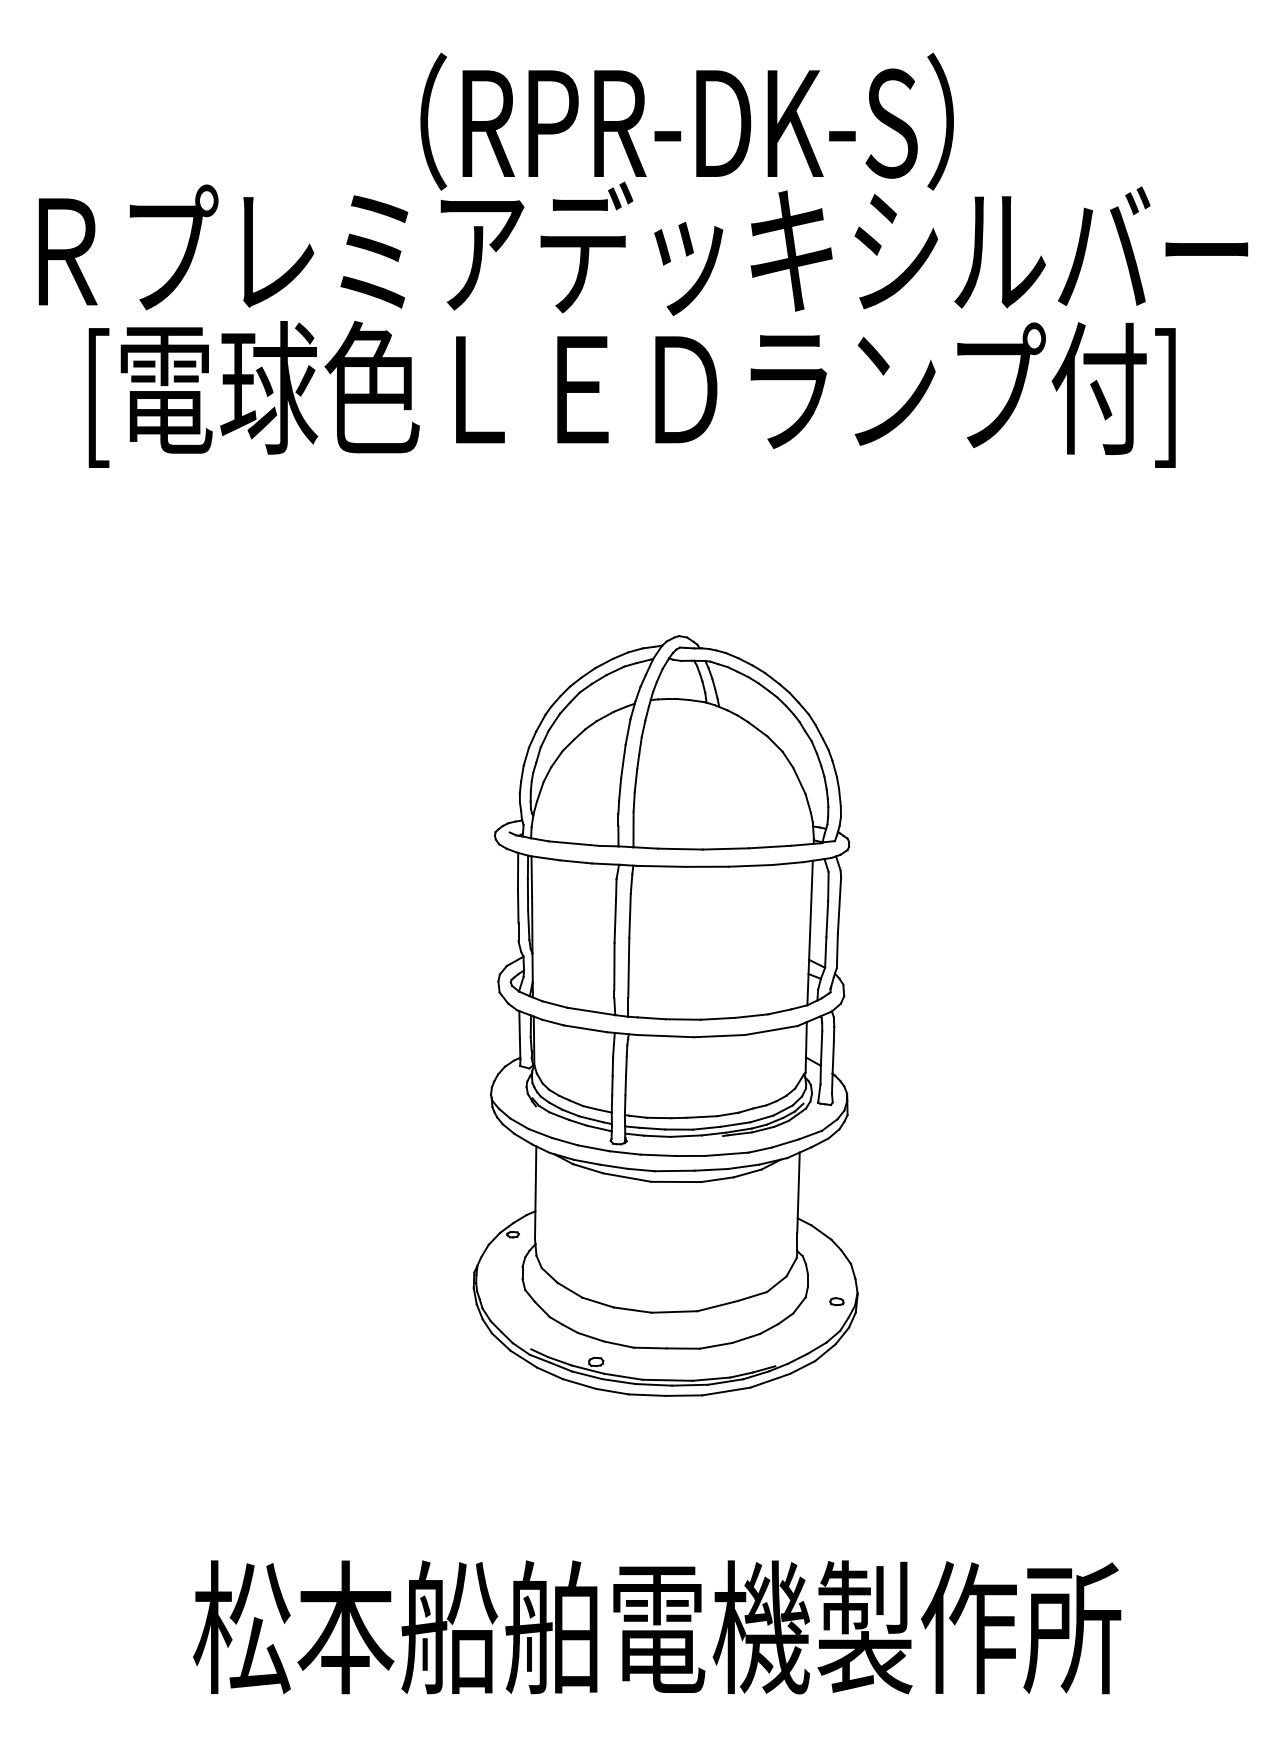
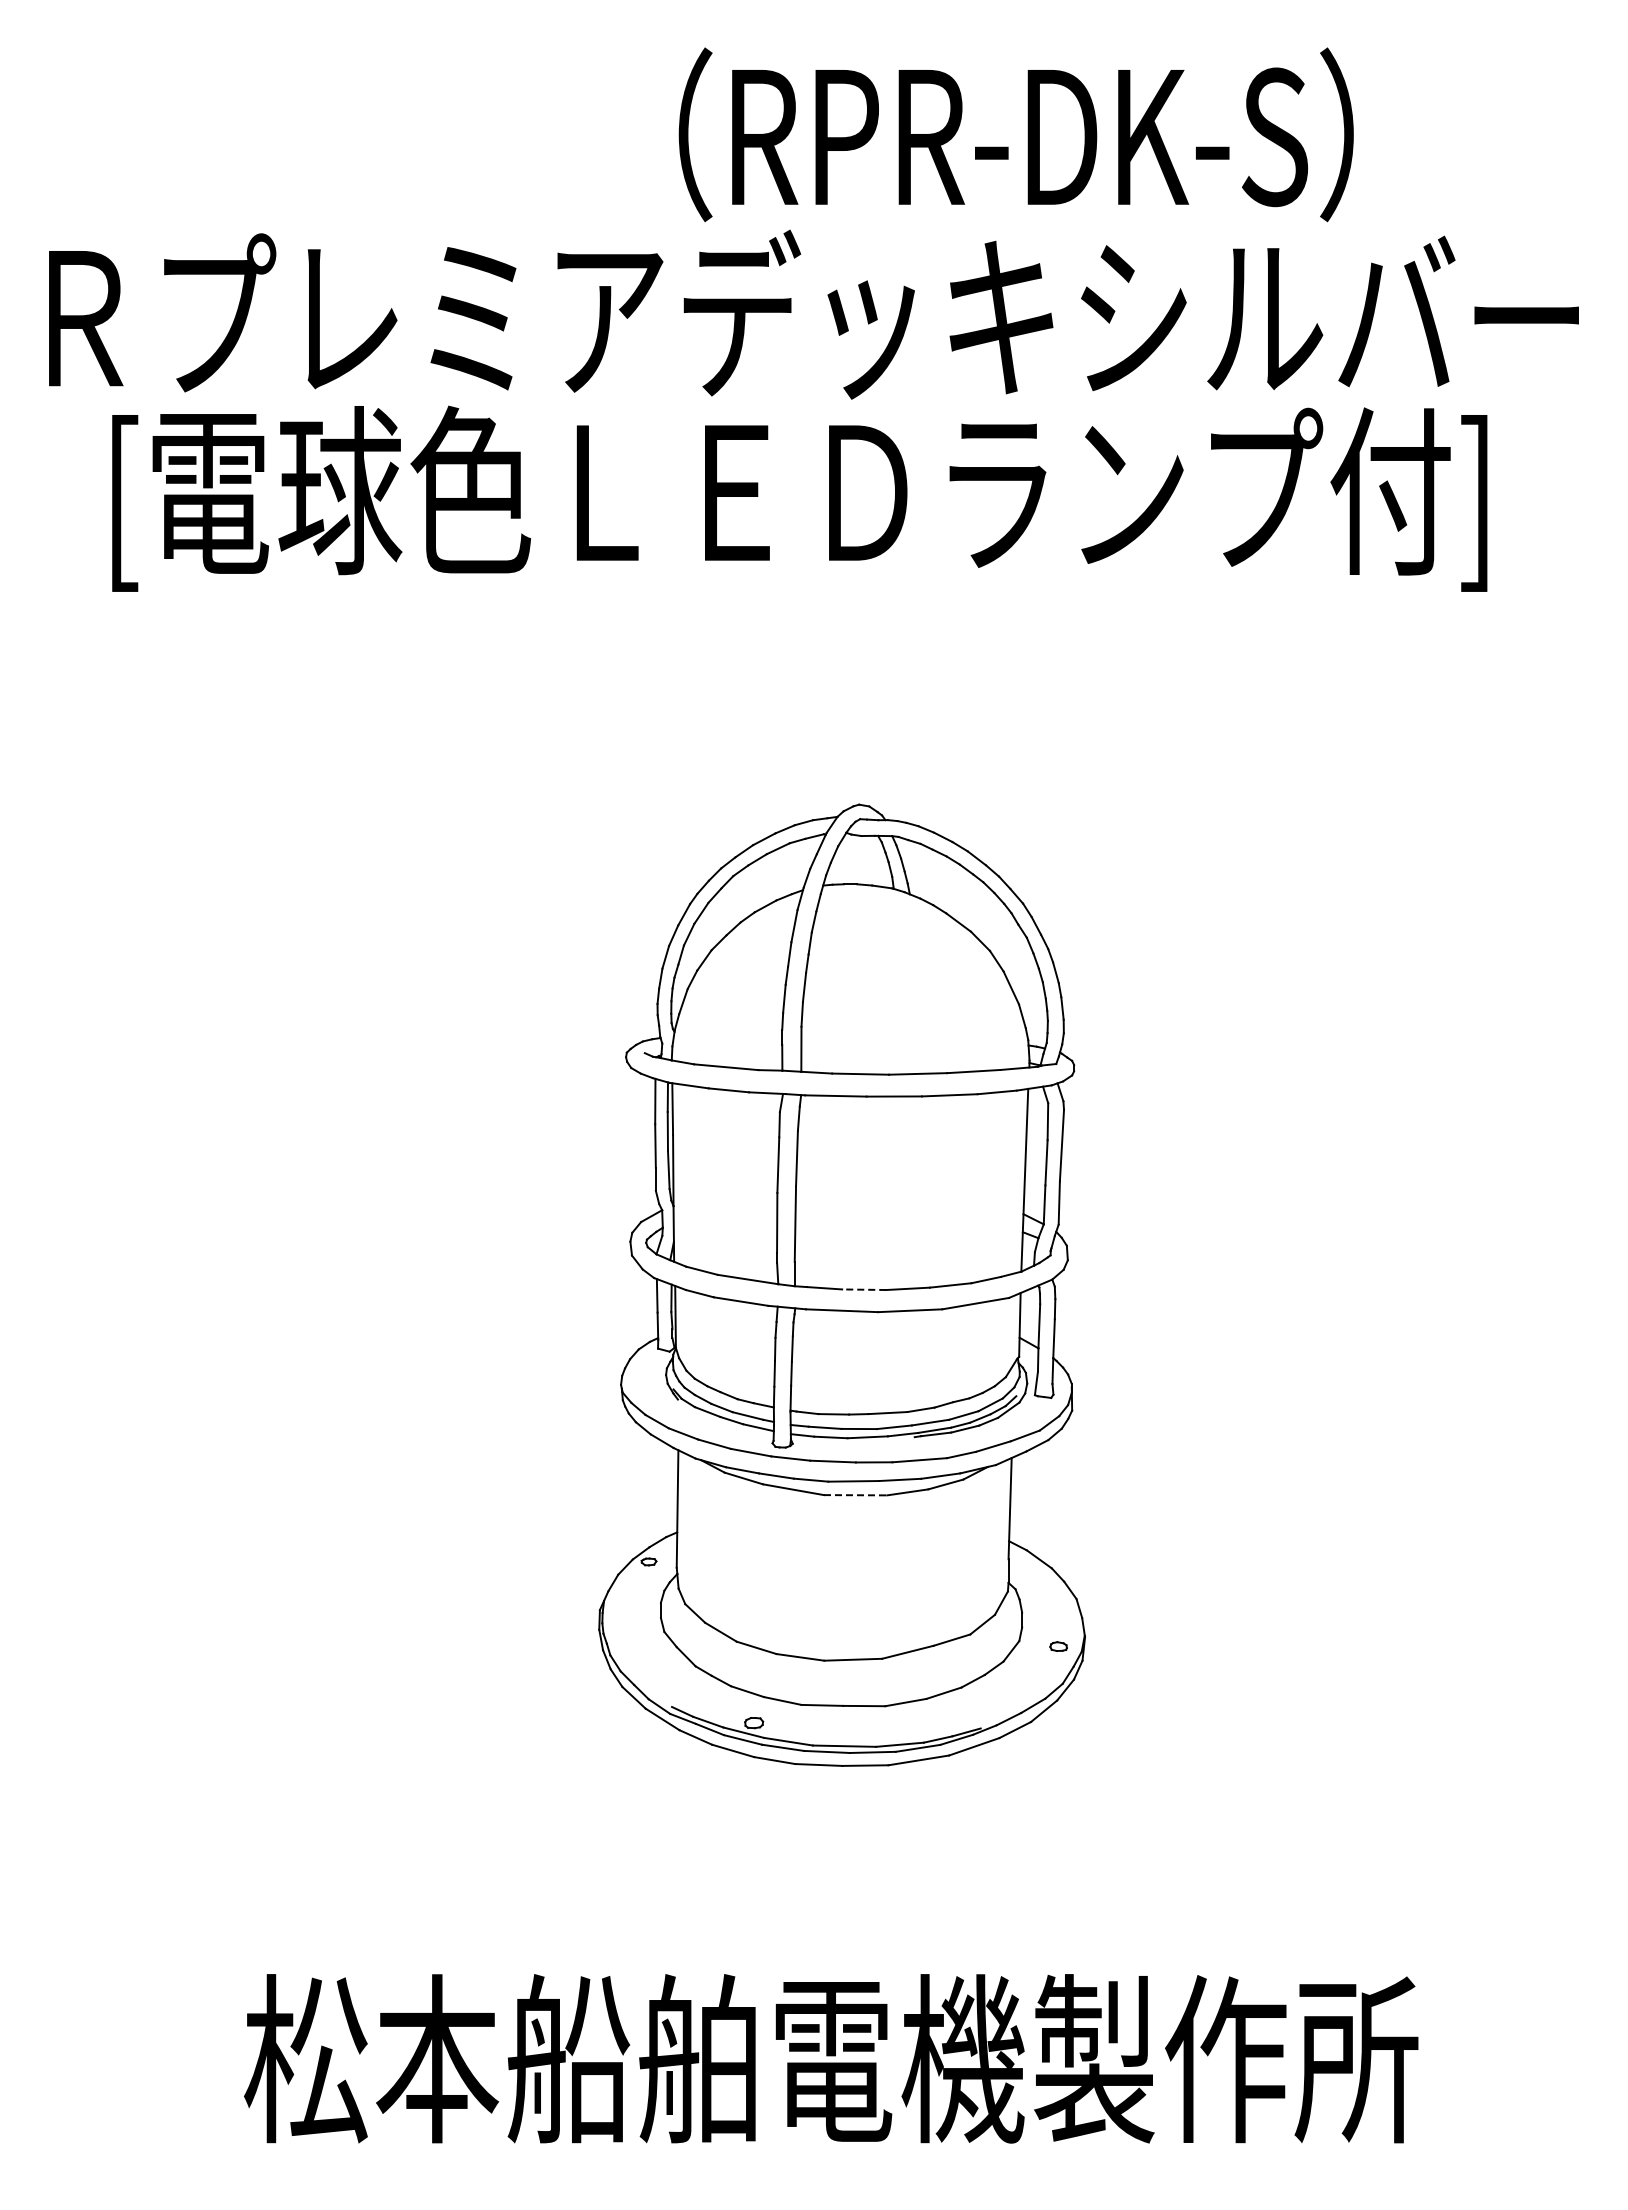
text: (686, 121) -> (1015, 134), moved
line: (682, 1019) -> (863, 1289), solid -> dashed
line: (676, 1182) -> (855, 1495), solid -> dashed

